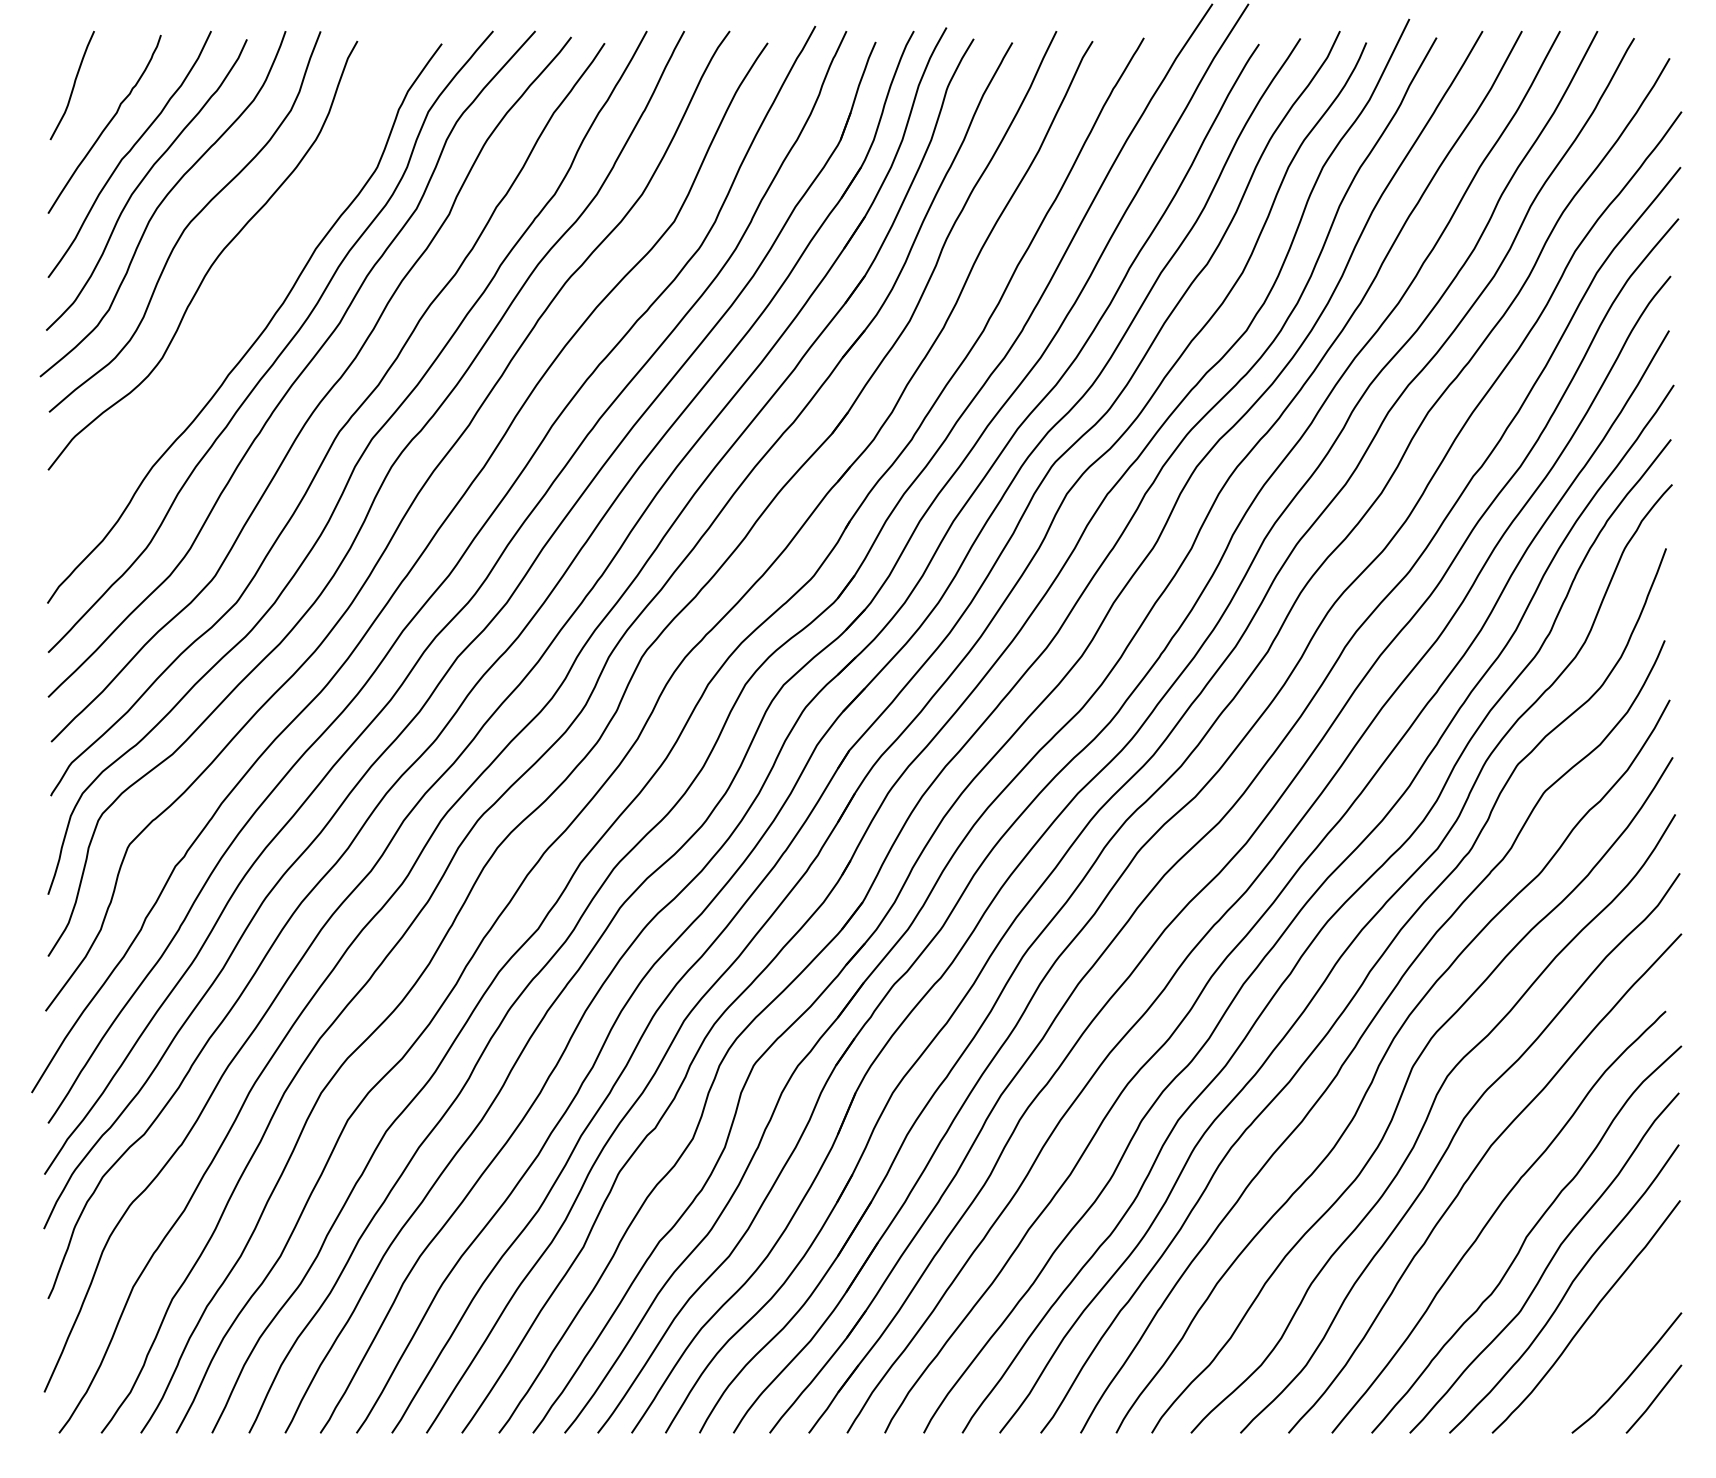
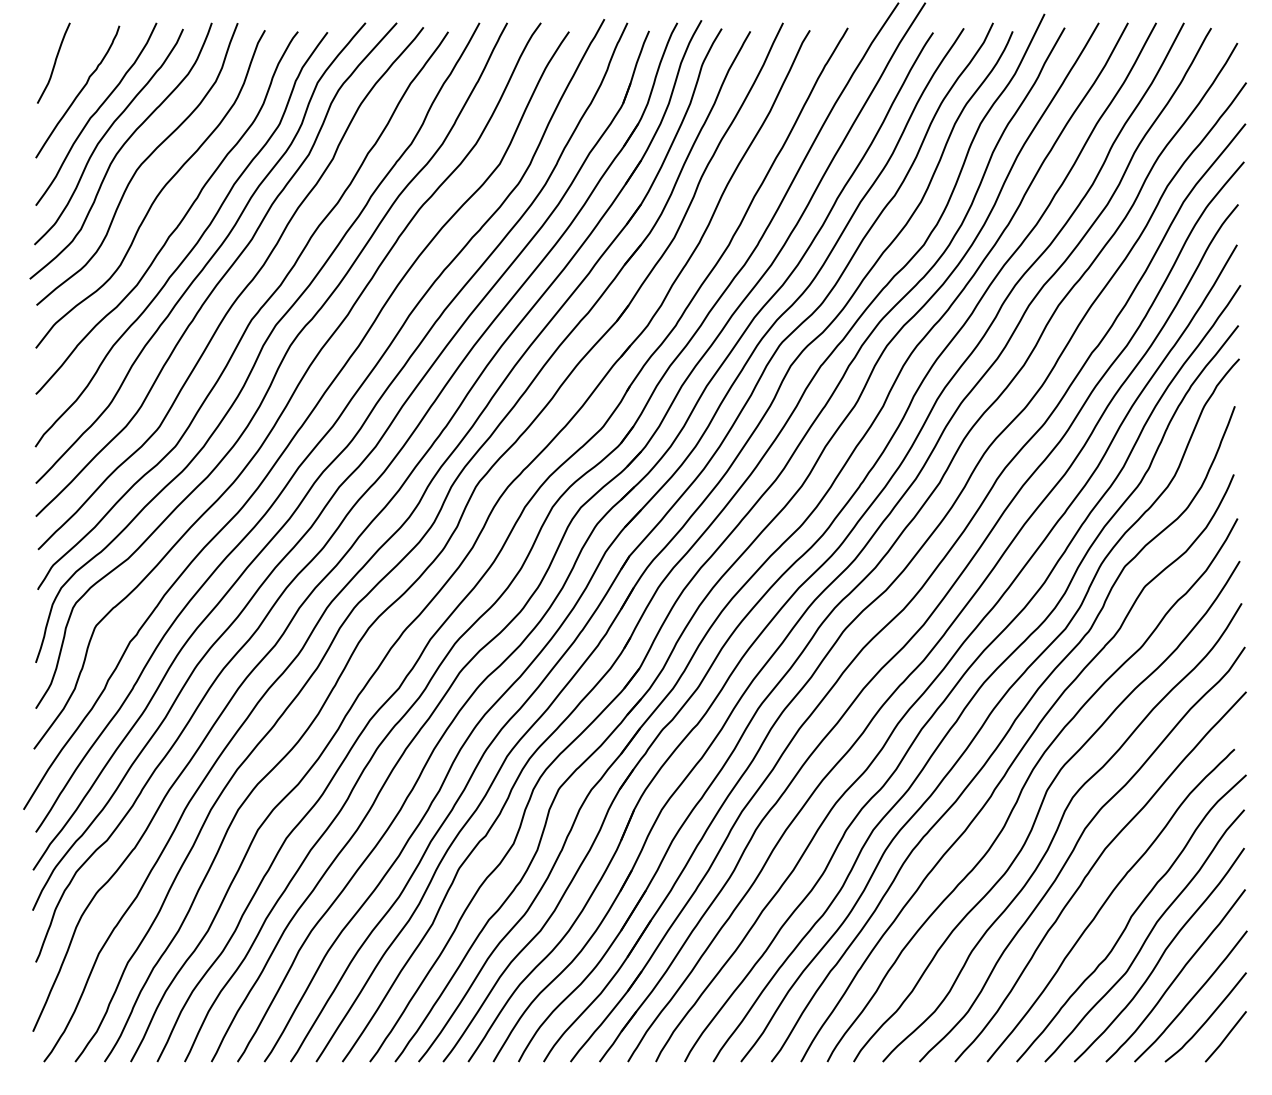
curve: (243, 297) -> (180, 220), added
curve: (1607, 1346) -> (1191, 997), added

